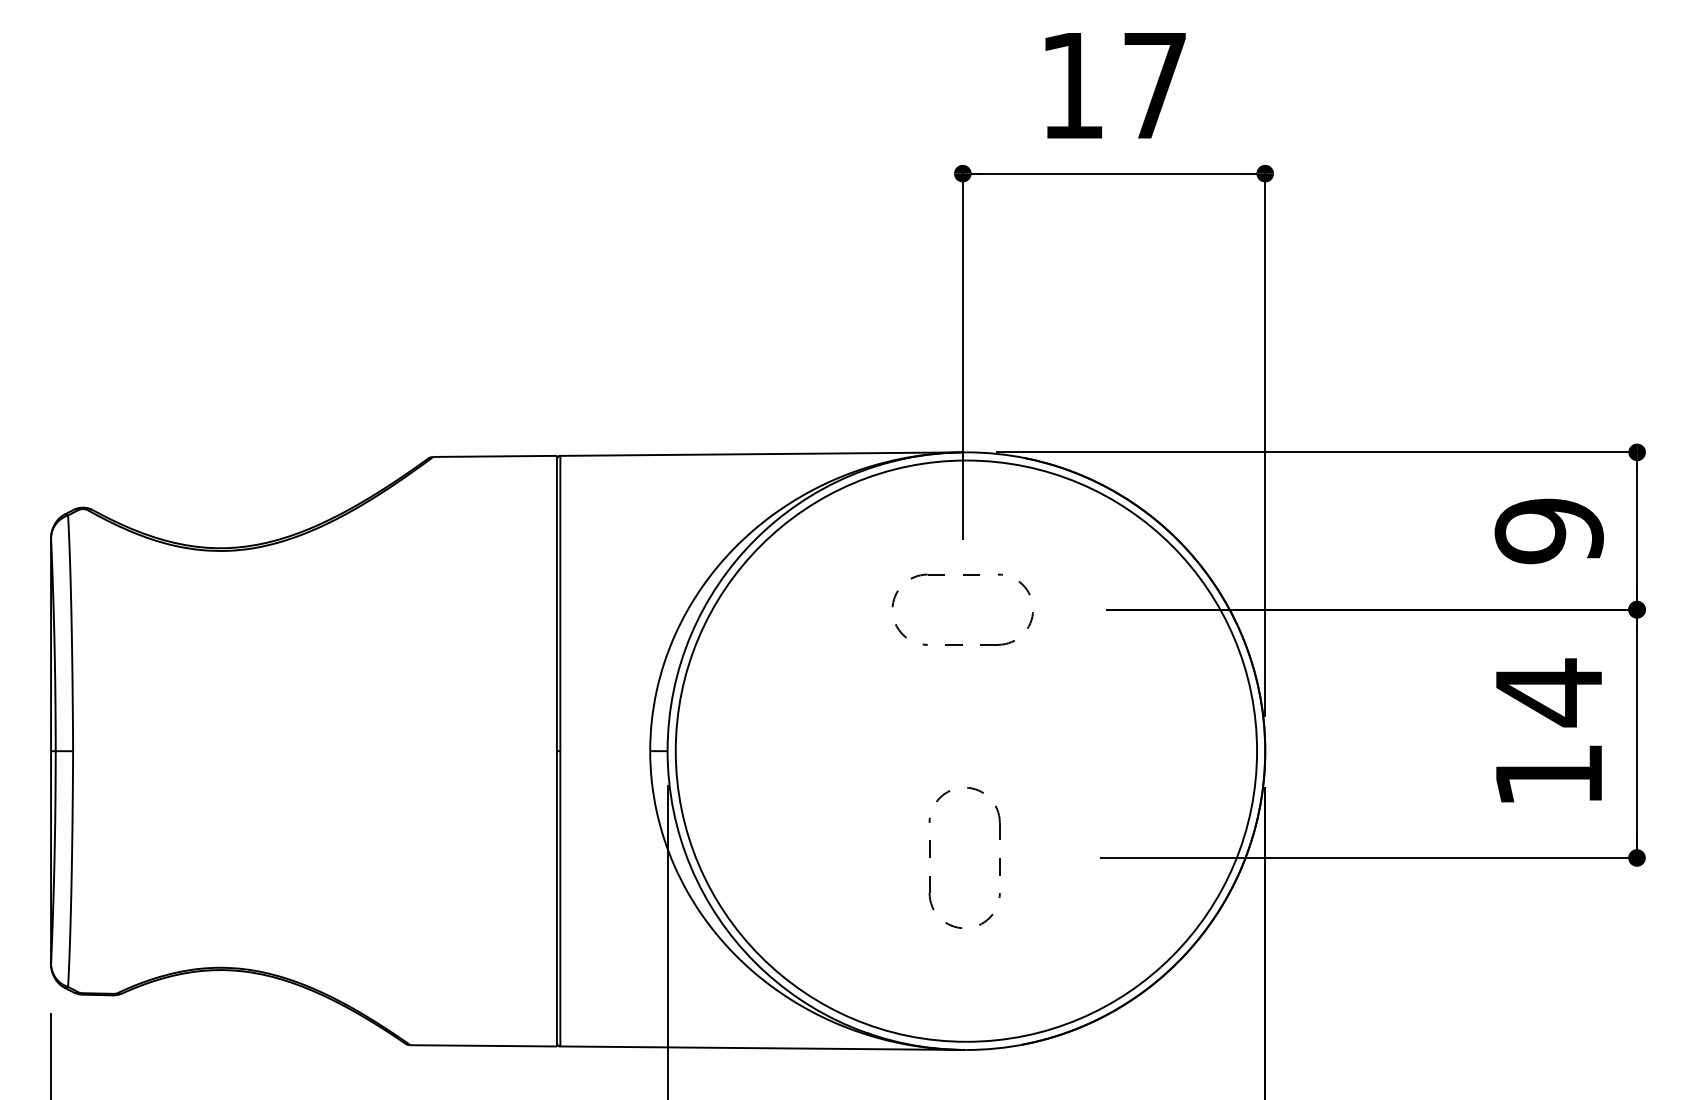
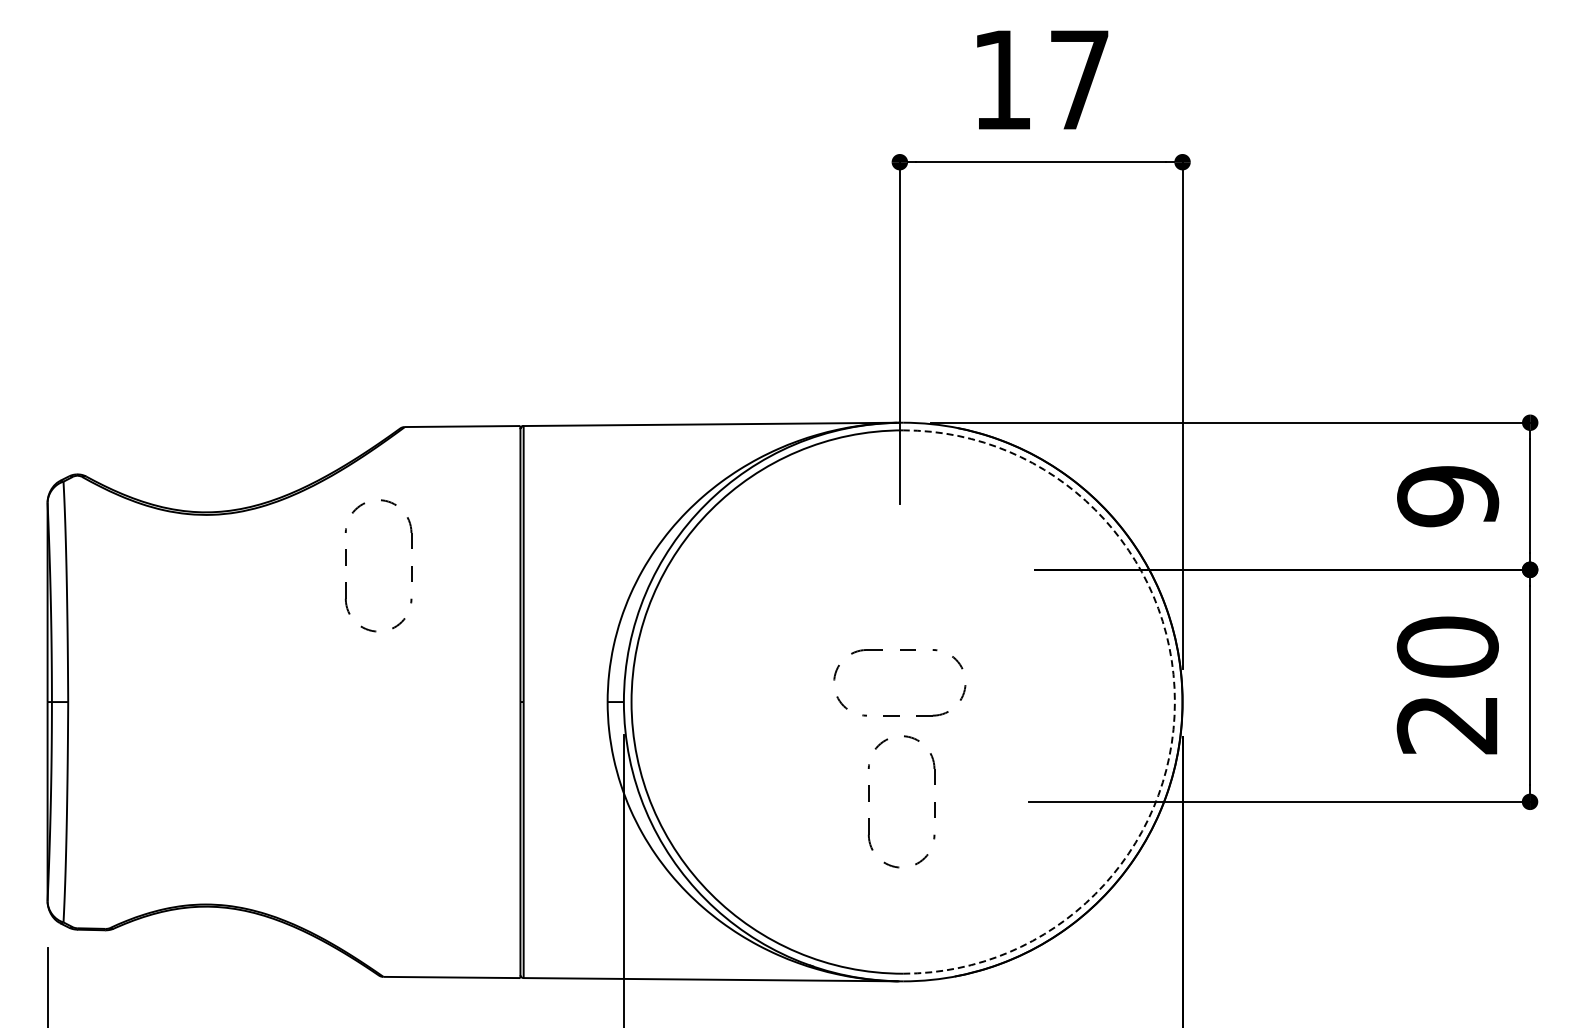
part: (963, 575) -> (900, 650), moved
part: (370, 605) -> (346, 565), added
text: (1548, 732) -> (1447, 684), 14 -> 20
arc: (1256, 751) -> (1174, 702), solid -> dashed

